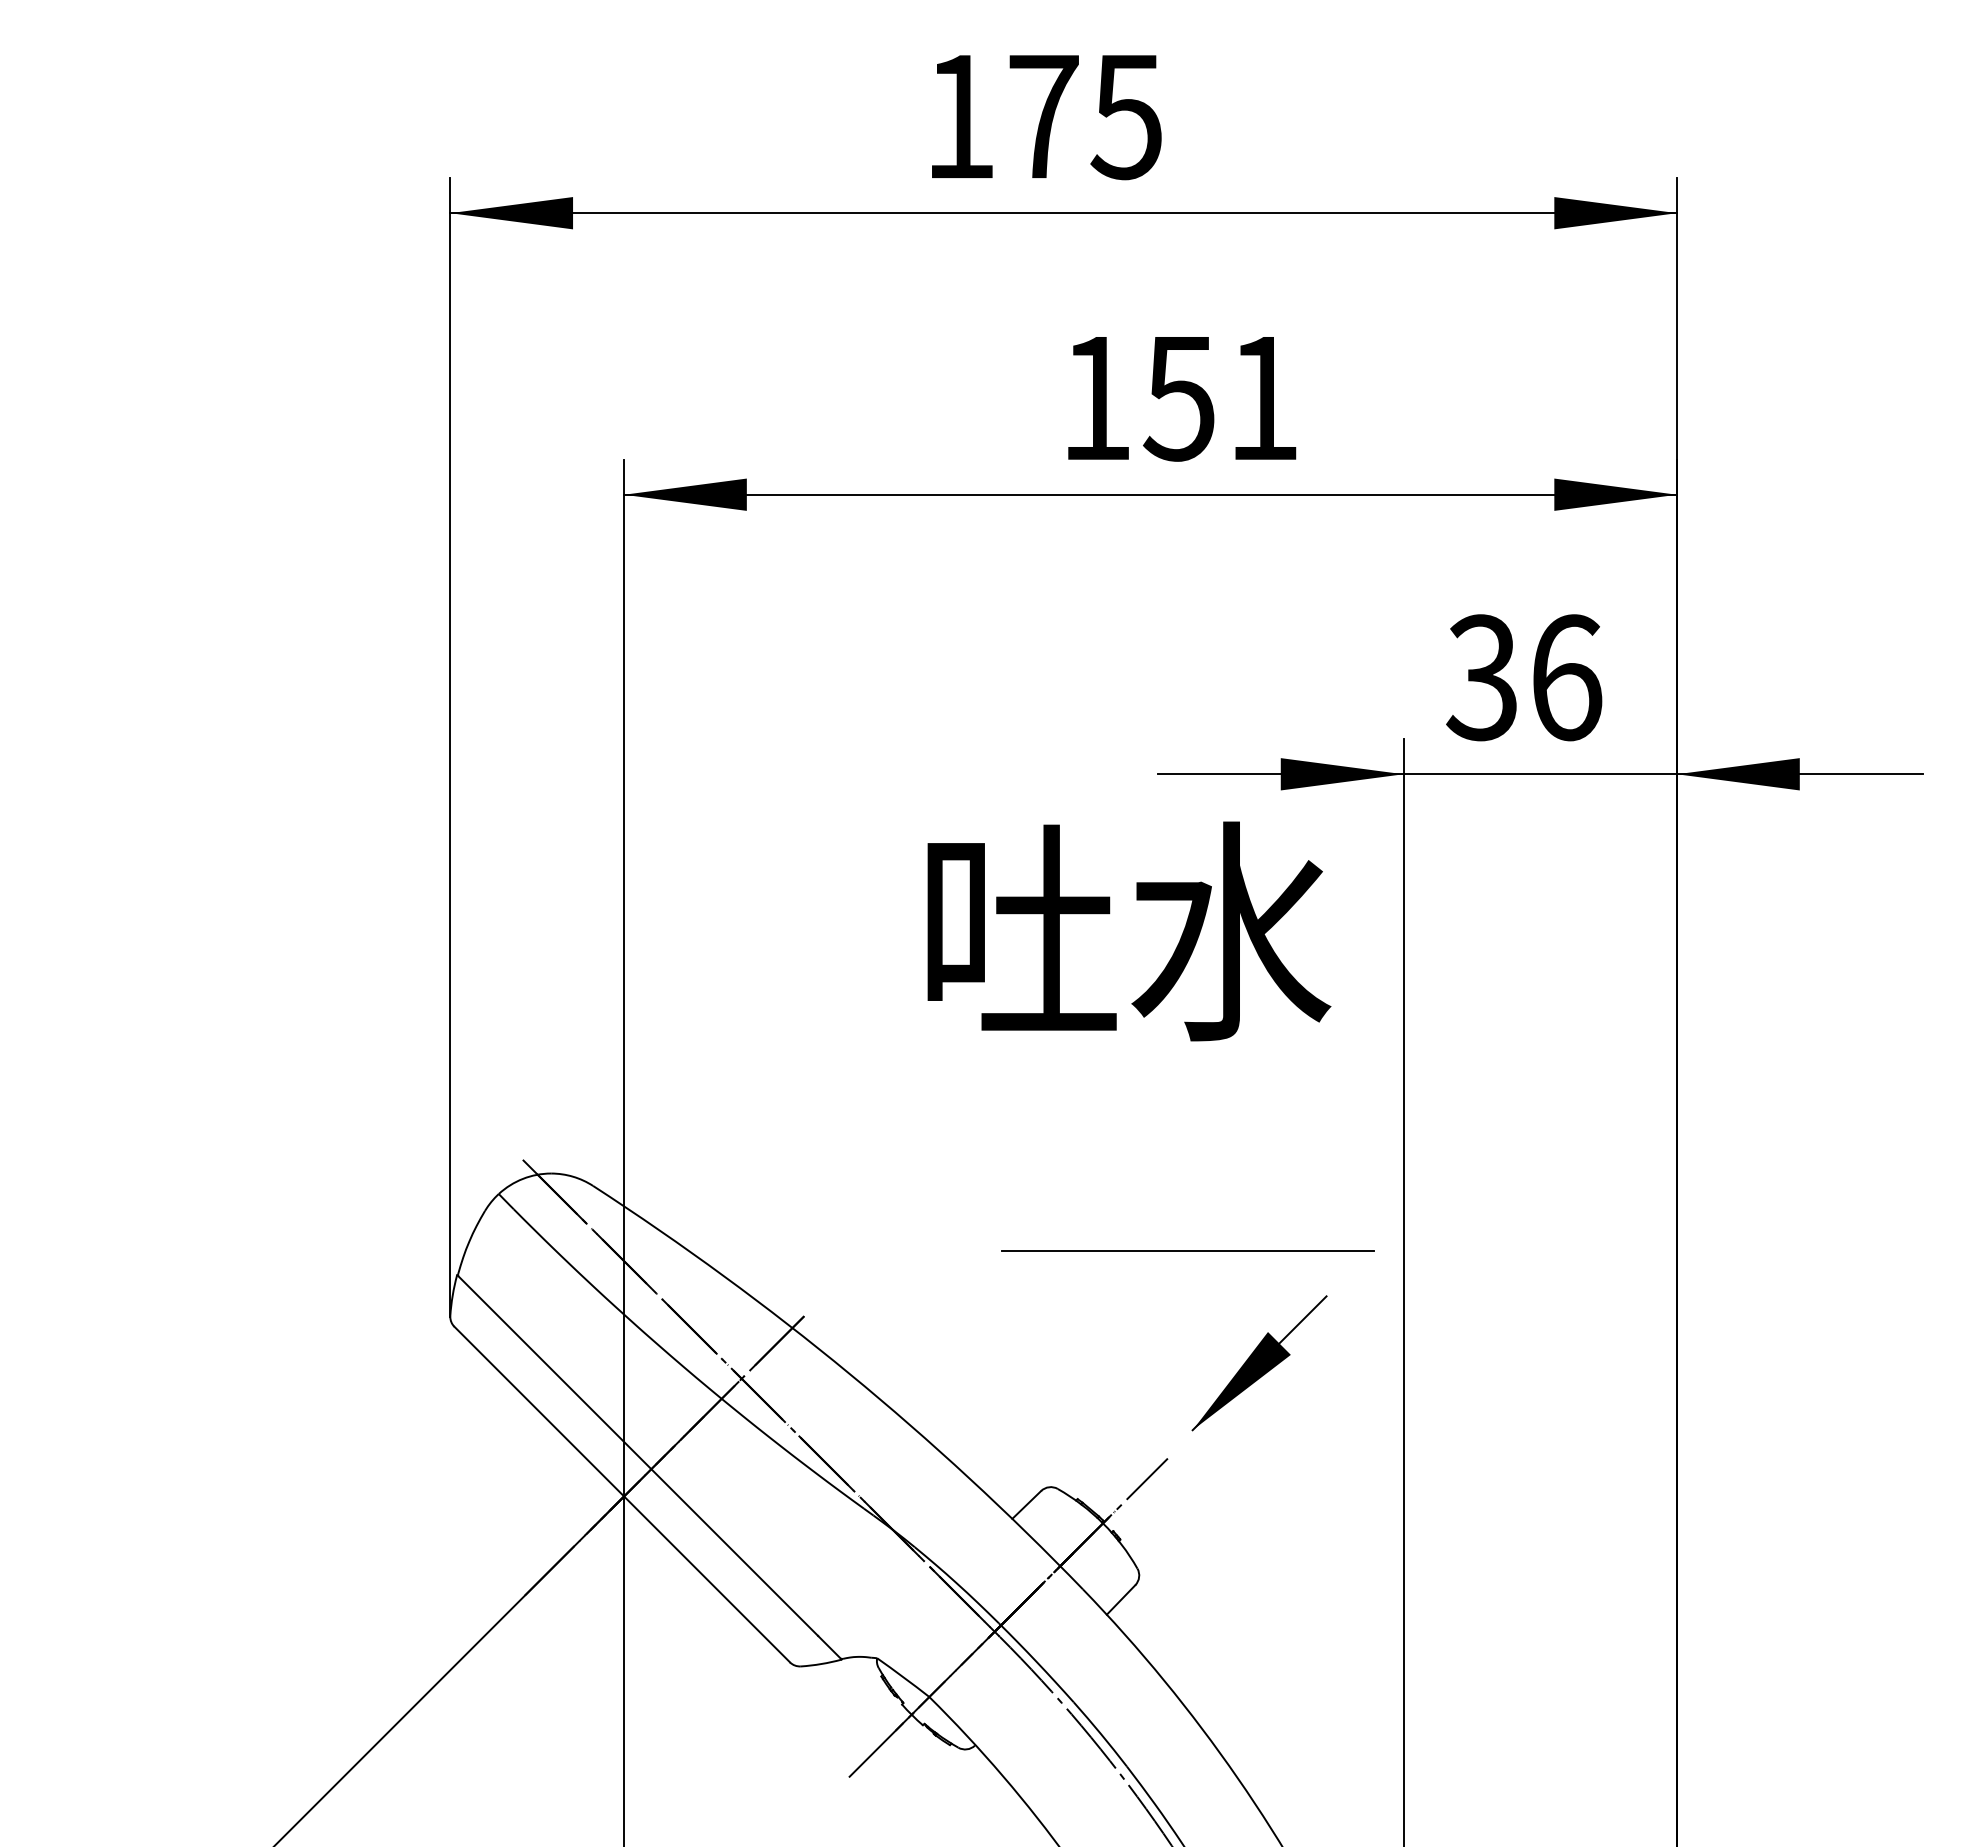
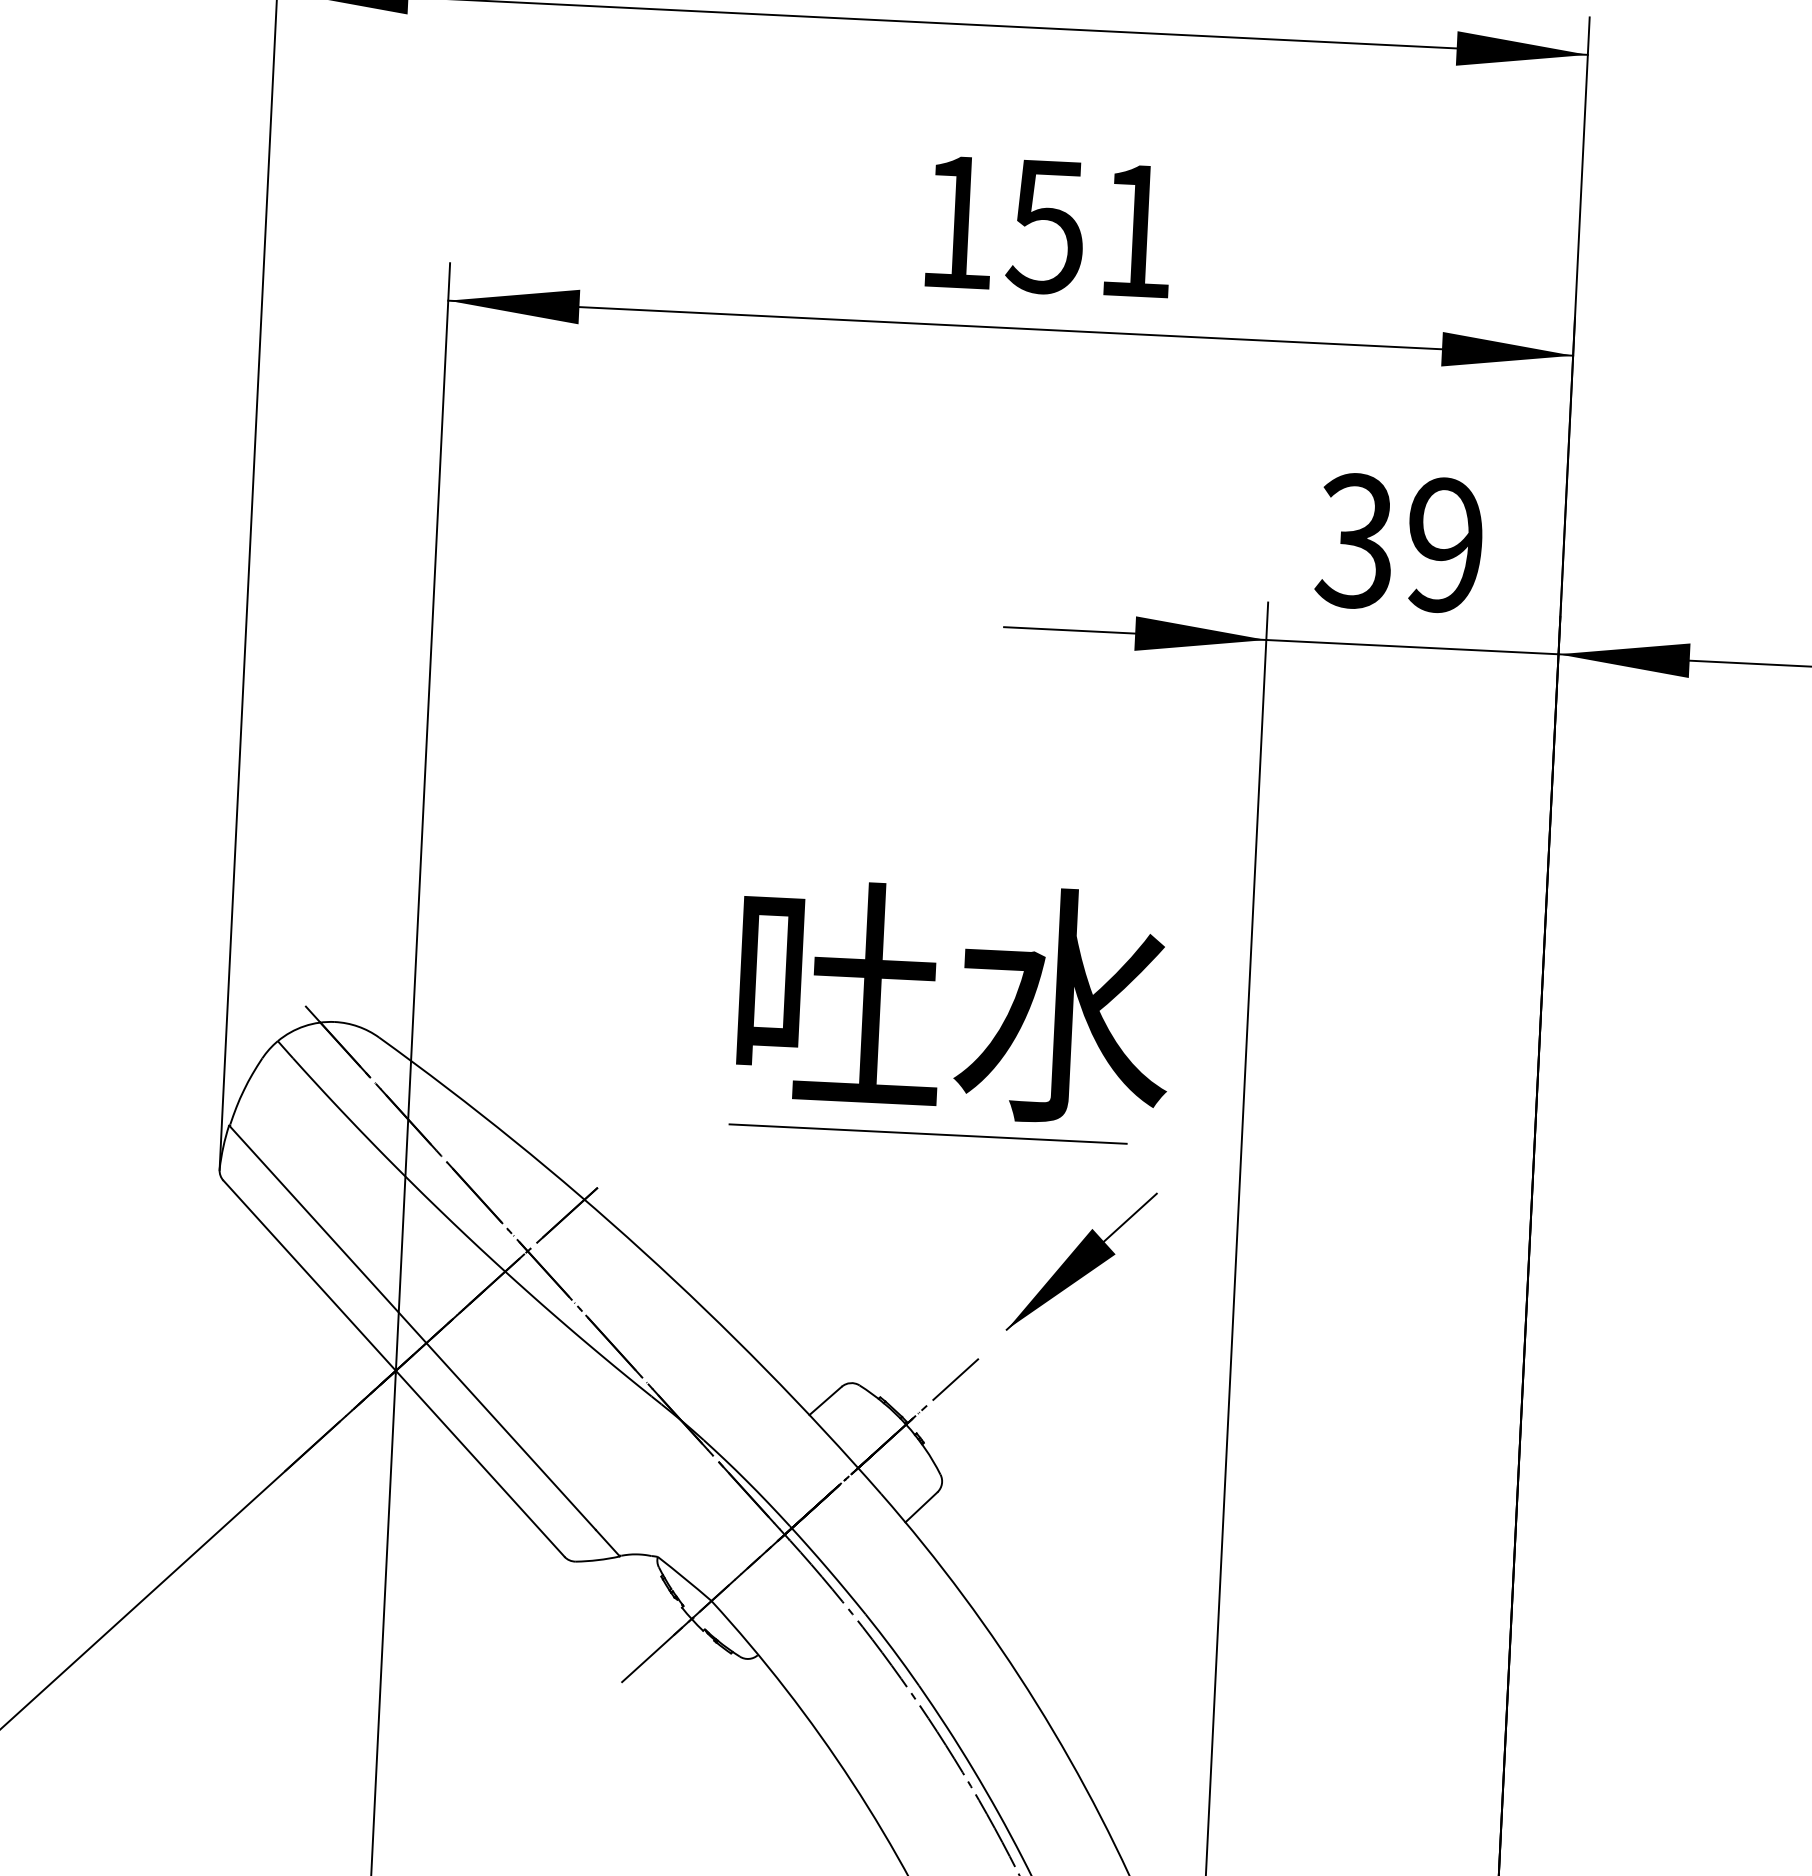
text: (1566, 677) -> (1445, 545), 36 -> 39
text: (1129, 931) -> (955, 1000), moved
line: (1187, 1250) -> (927, 1133), moved

